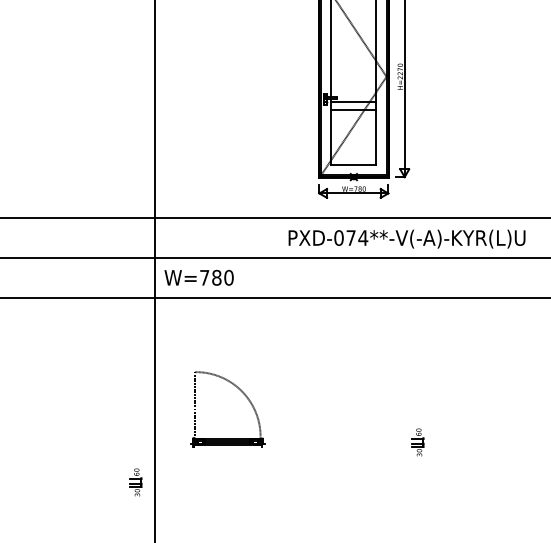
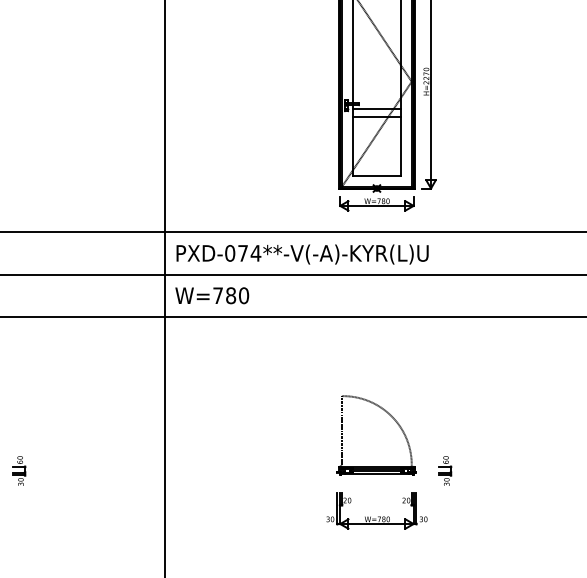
text: (406, 238) -> (302, 253), moved
part: (242, 393) -> (392, 418), moved
part: (353, 480) -> (376, 511), added
part: (135, 482) -> (18, 471), moved

